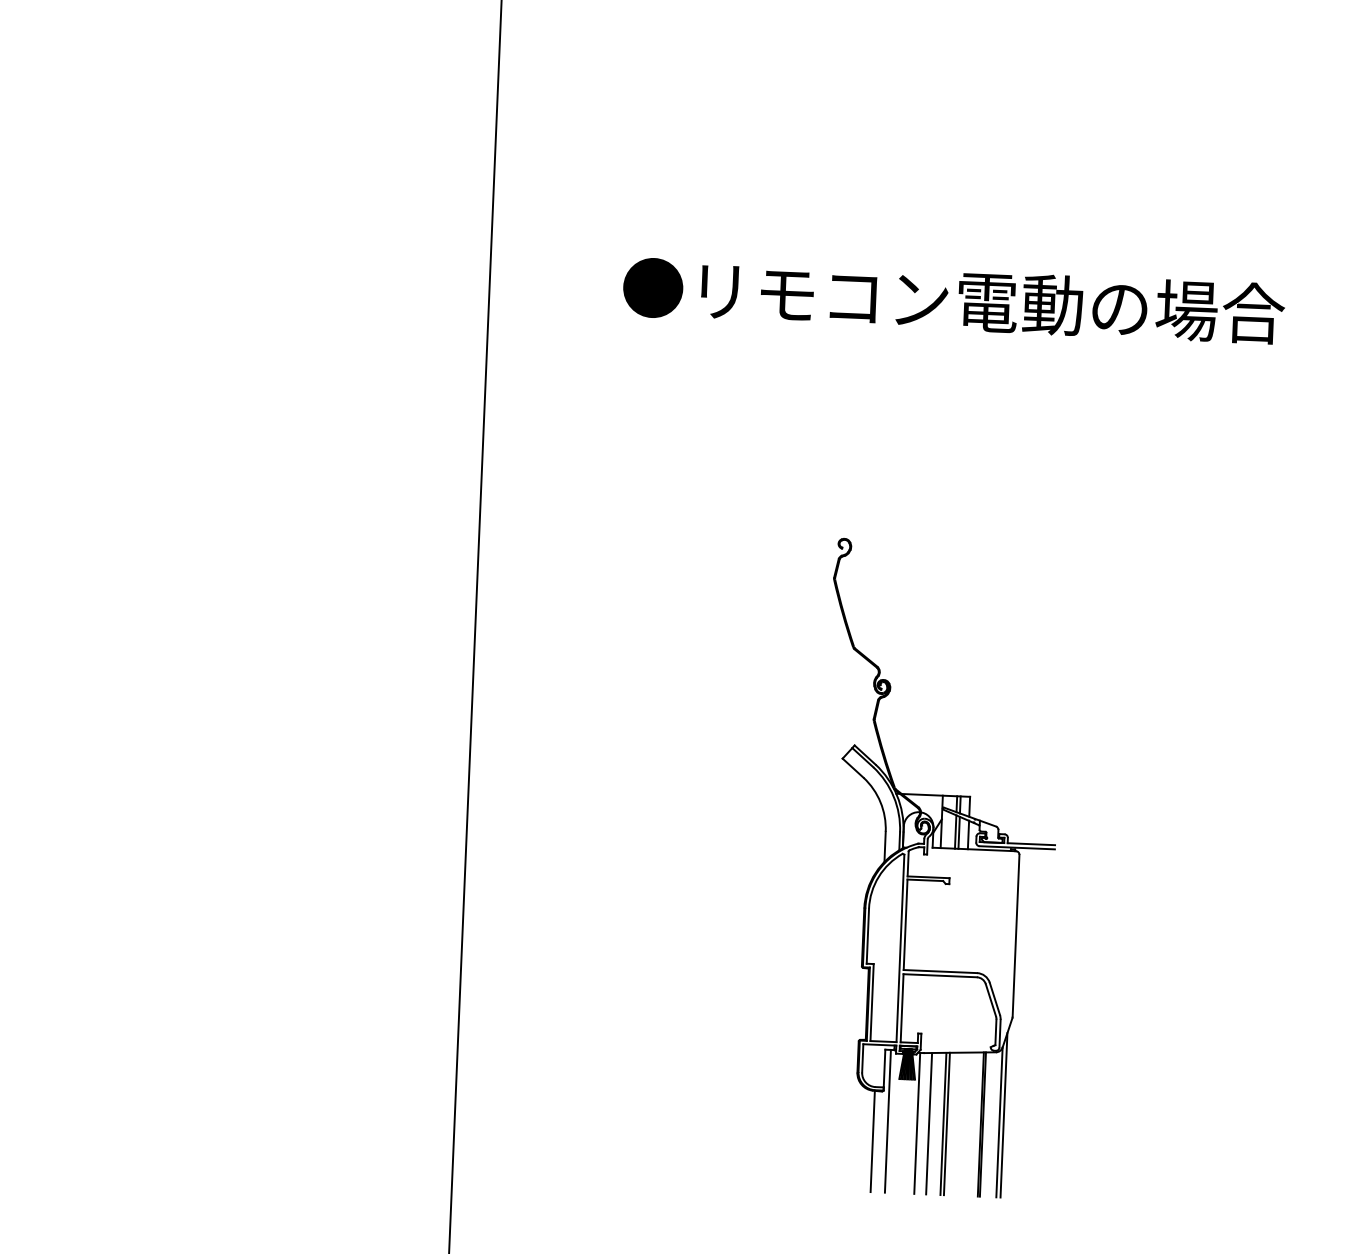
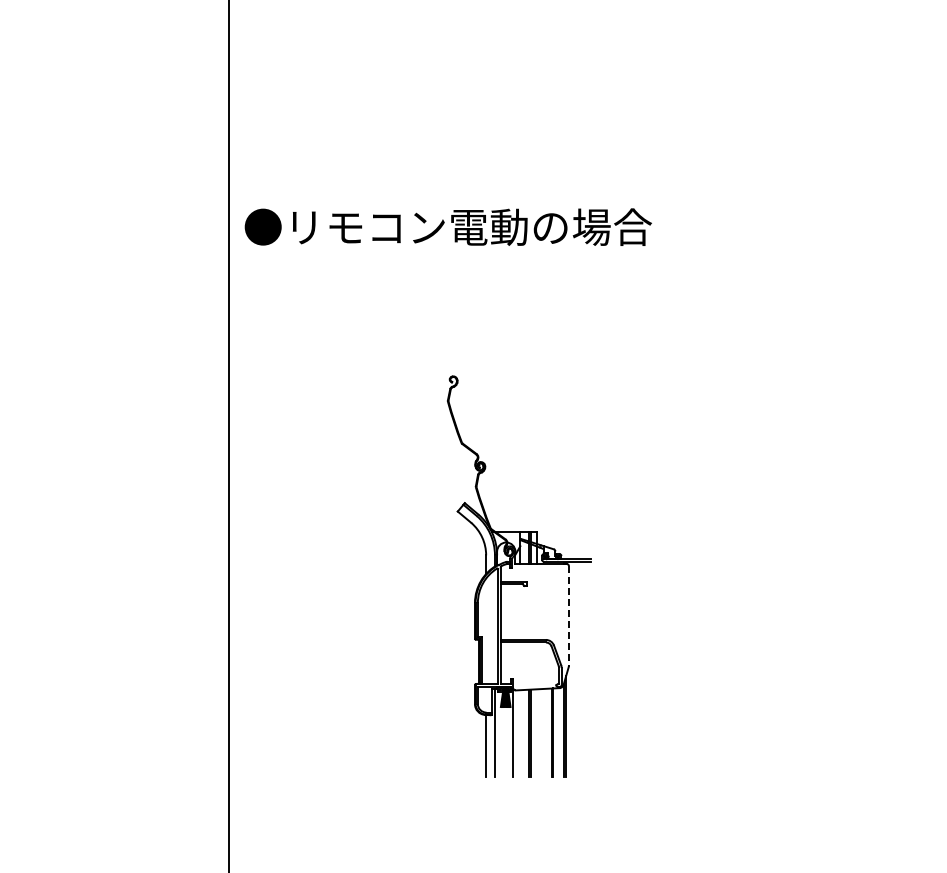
text: (952, 299) -> (447, 226), moved
line: (1015, 934) -> (568, 615), solid -> dashed
line: (929, 1123) -> (520, 733), removed

